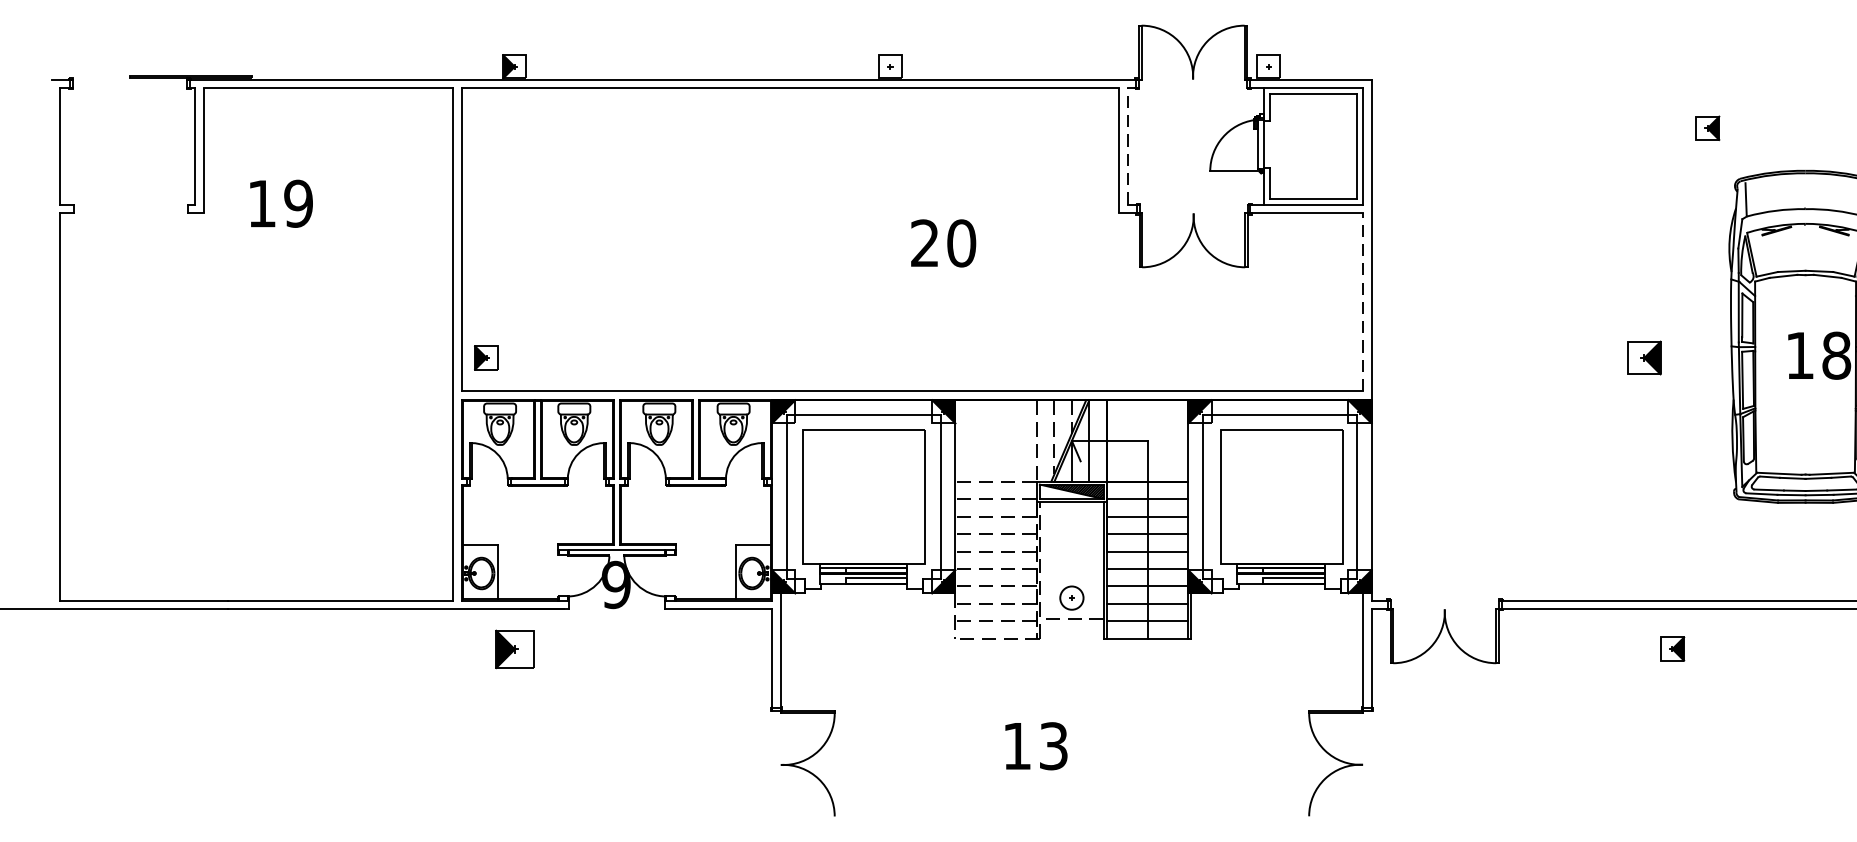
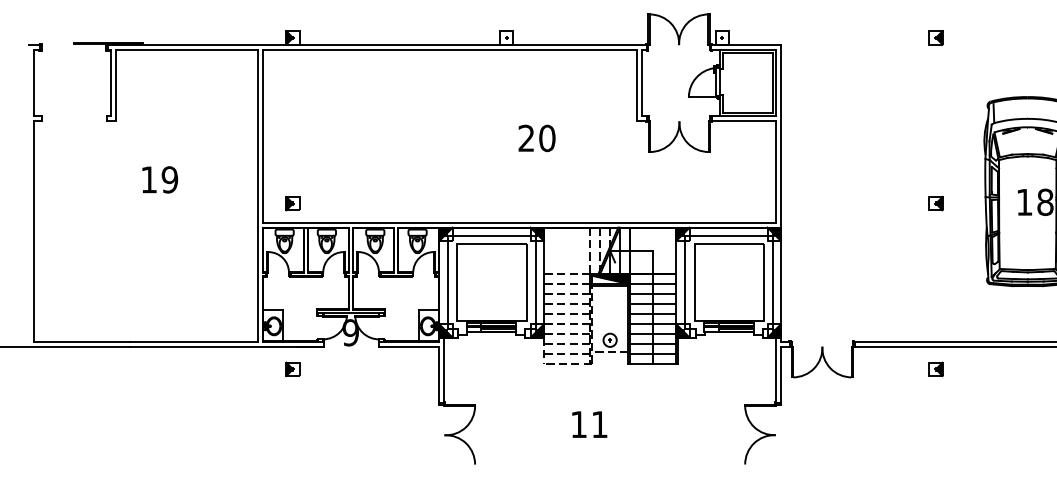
part: (1706, 127) -> (935, 37), moved
line: (1128, 145) -> (642, 82), dashed -> solid
text: (281, 203) -> (160, 179), moved
line: (1362, 303) -> (775, 172), dashed -> solid
part: (485, 357) -> (292, 203), moved
part: (1643, 357) -> (935, 203), size x0.71
part: (513, 647) -> (292, 368), size x0.62
part: (1671, 647) -> (935, 368), moved
text: (1053, 746) -> (599, 424), 13 -> 11

